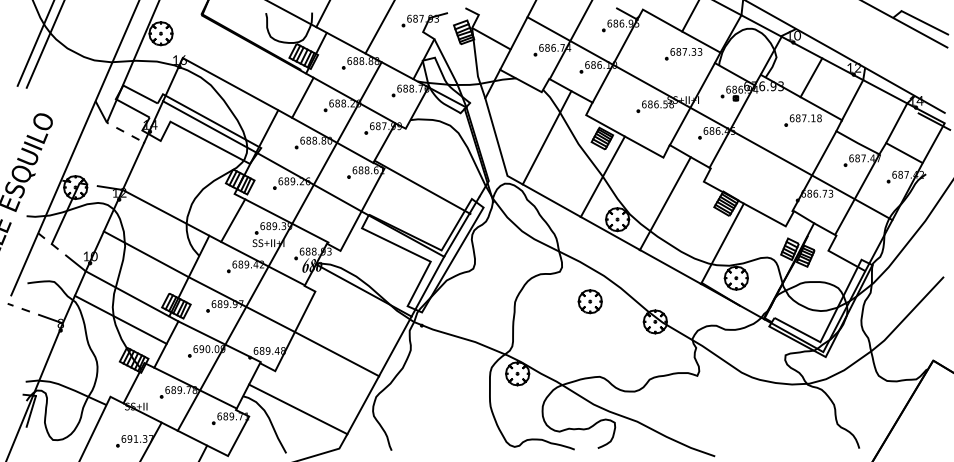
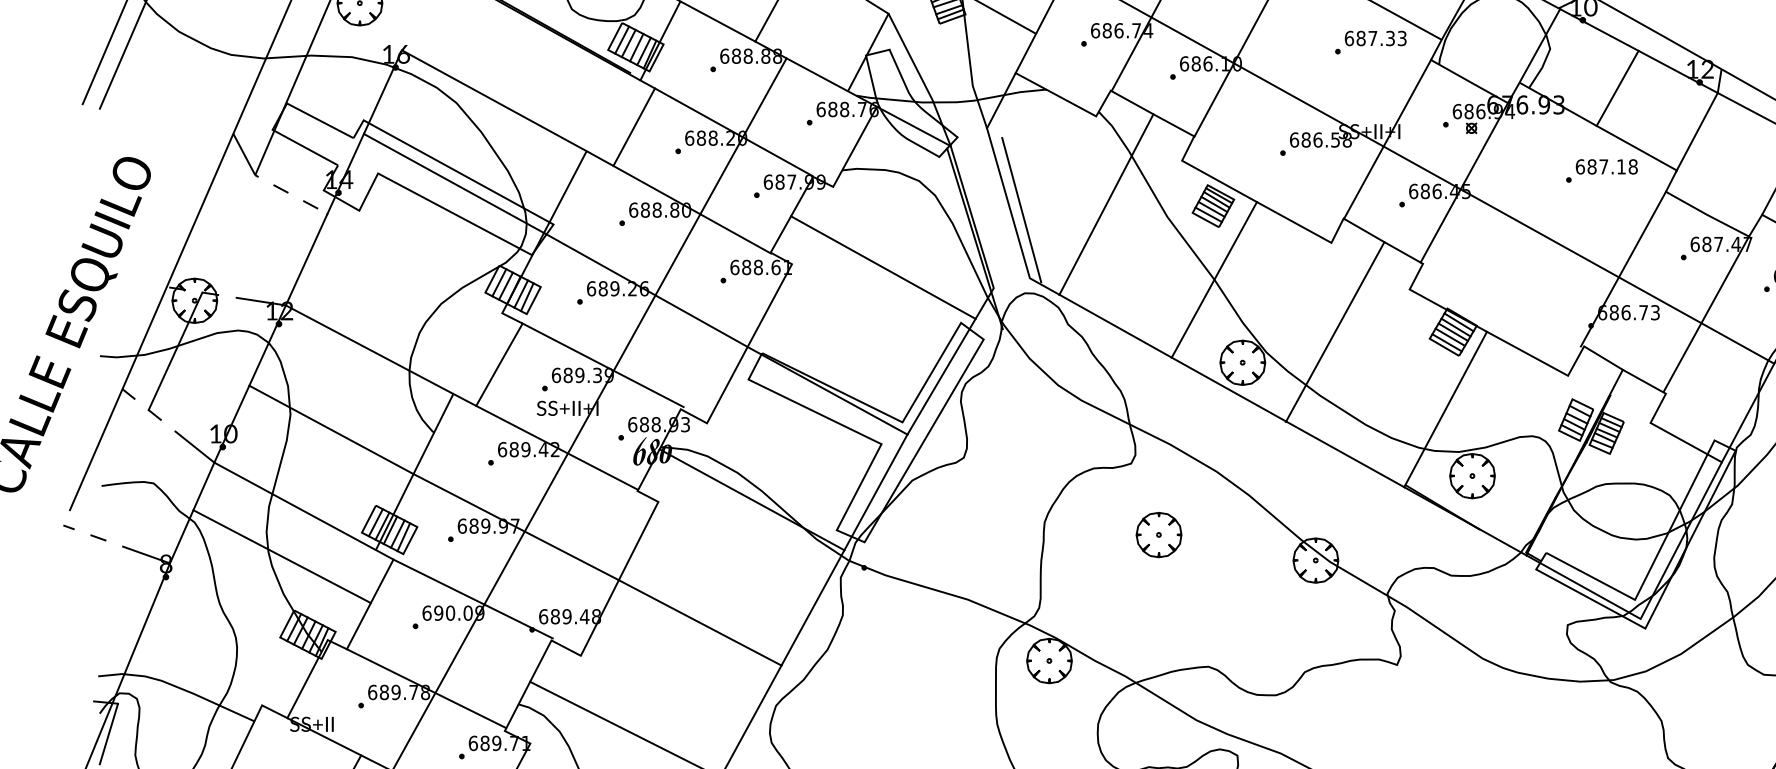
line: (503, 140) -> (1022, 209), added
line: (422, 186) -> (882, 265), moved
part: (589, 301) -> (1157, 534), moved

